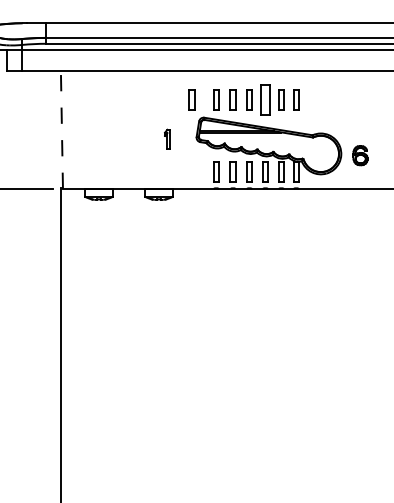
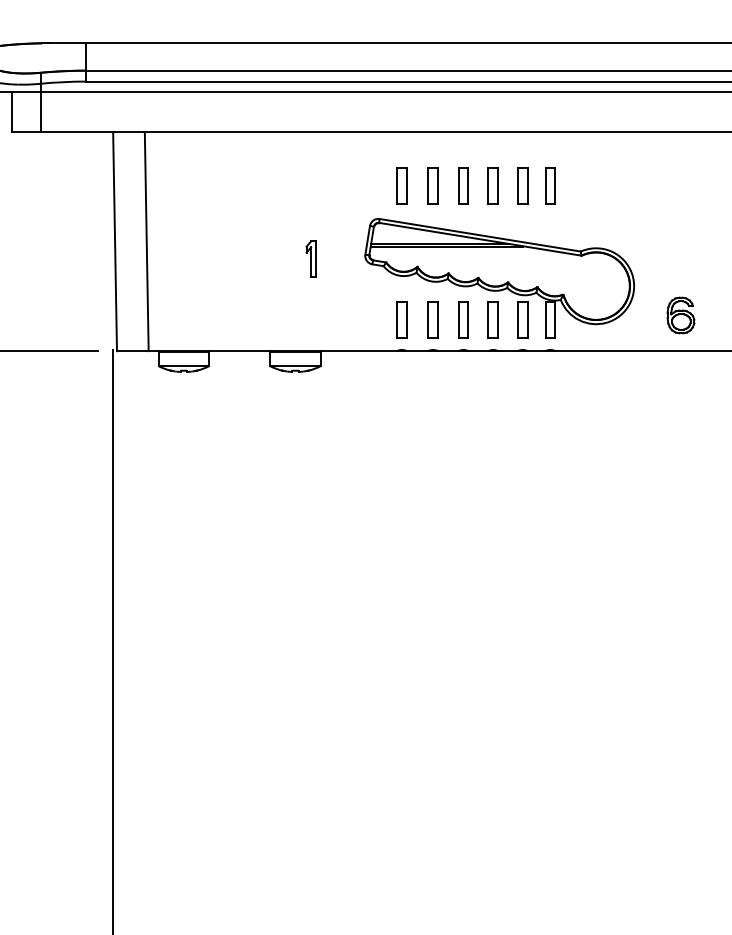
part: (191, 99) -> (355, 185), removed
part: (265, 99) -> (493, 185), size x0.62
line: (78, 129) -> (145, 240), added
line: (61, 130) -> (114, 242), dashed -> solid
part: (360, 155) -> (680, 315), moved

